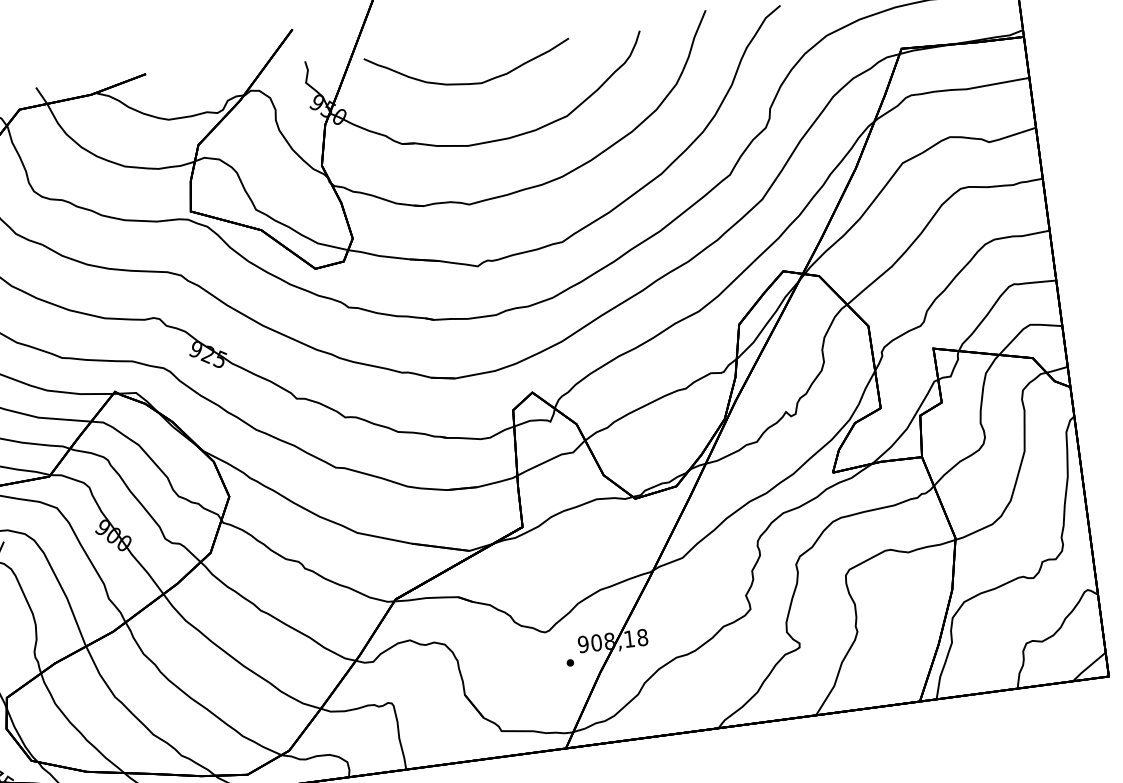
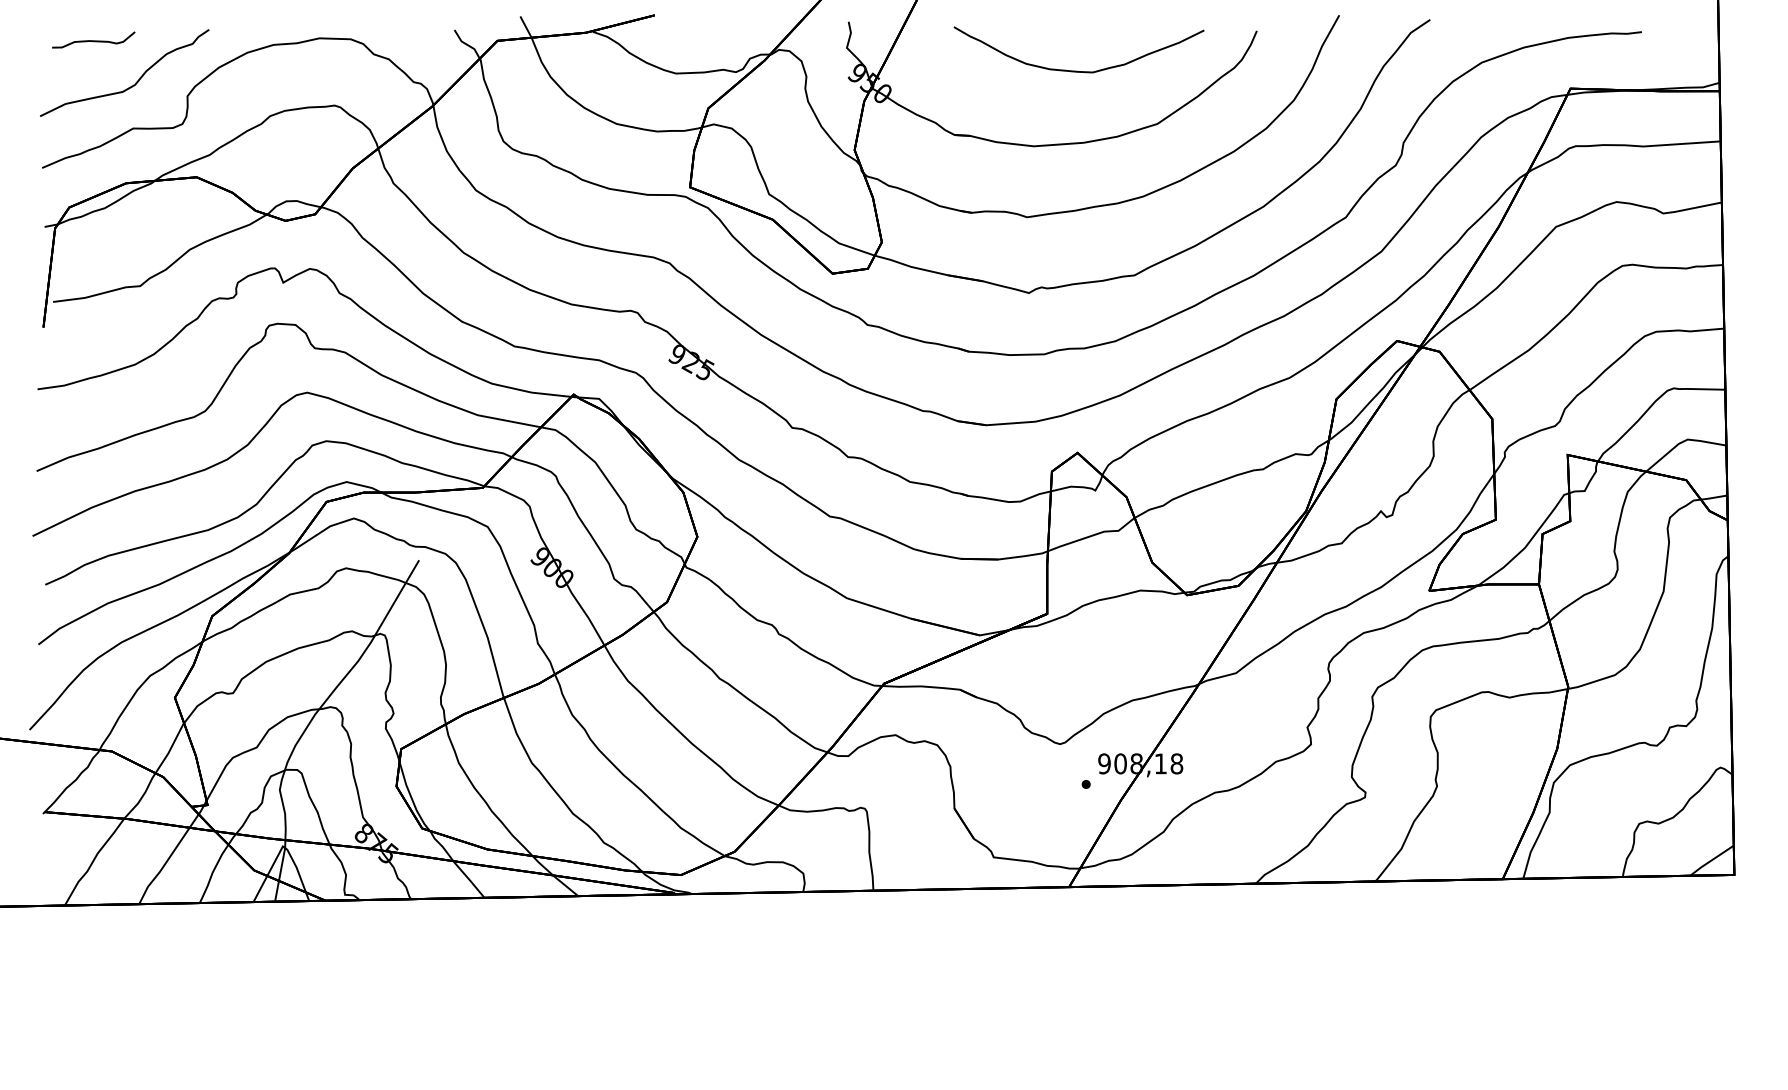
curve: (468, 83) -> (1077, 70), moved

